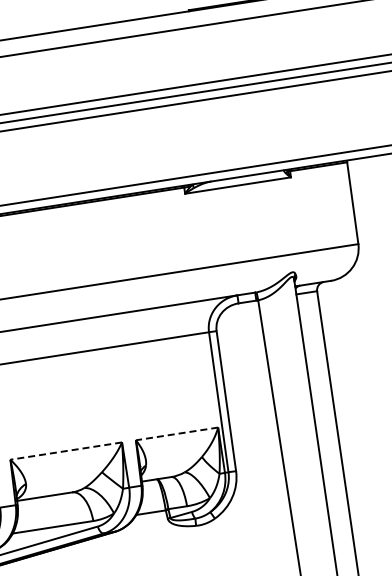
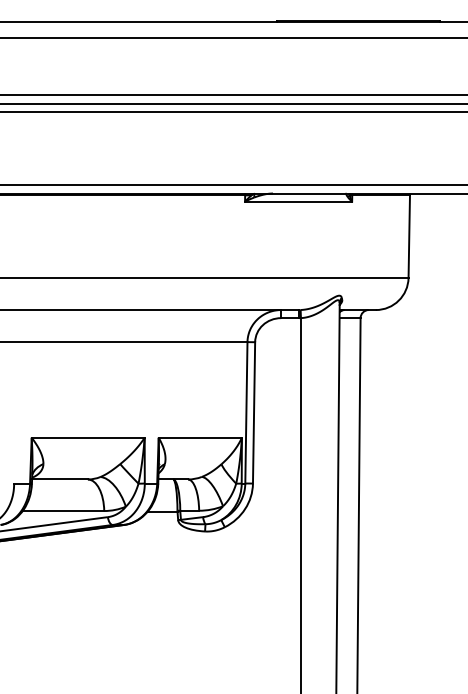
line: (177, 433) -> (200, 437), dashed -> solid
line: (65, 450) -> (87, 437), dashed -> solid

